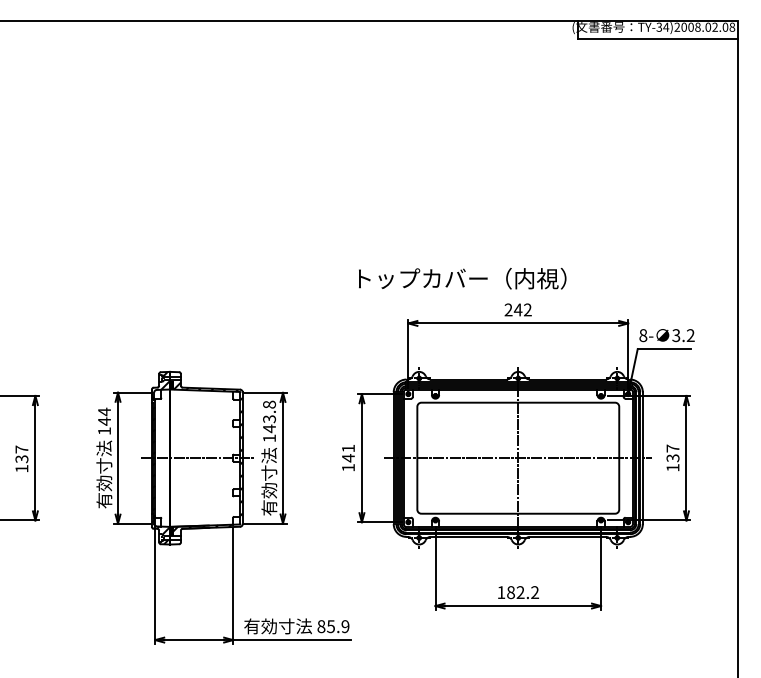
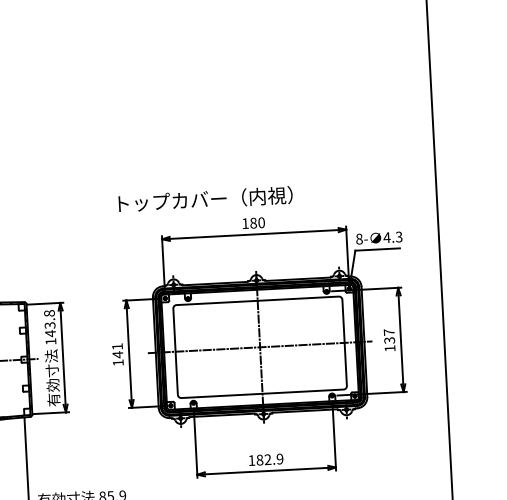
text: (517, 309) -> (252, 222), 242 -> 180
text: (683, 335) -> (393, 237), 3.2 -> 4.3
text: (535, 592) -> (280, 458), 182.2 -> 182.9

